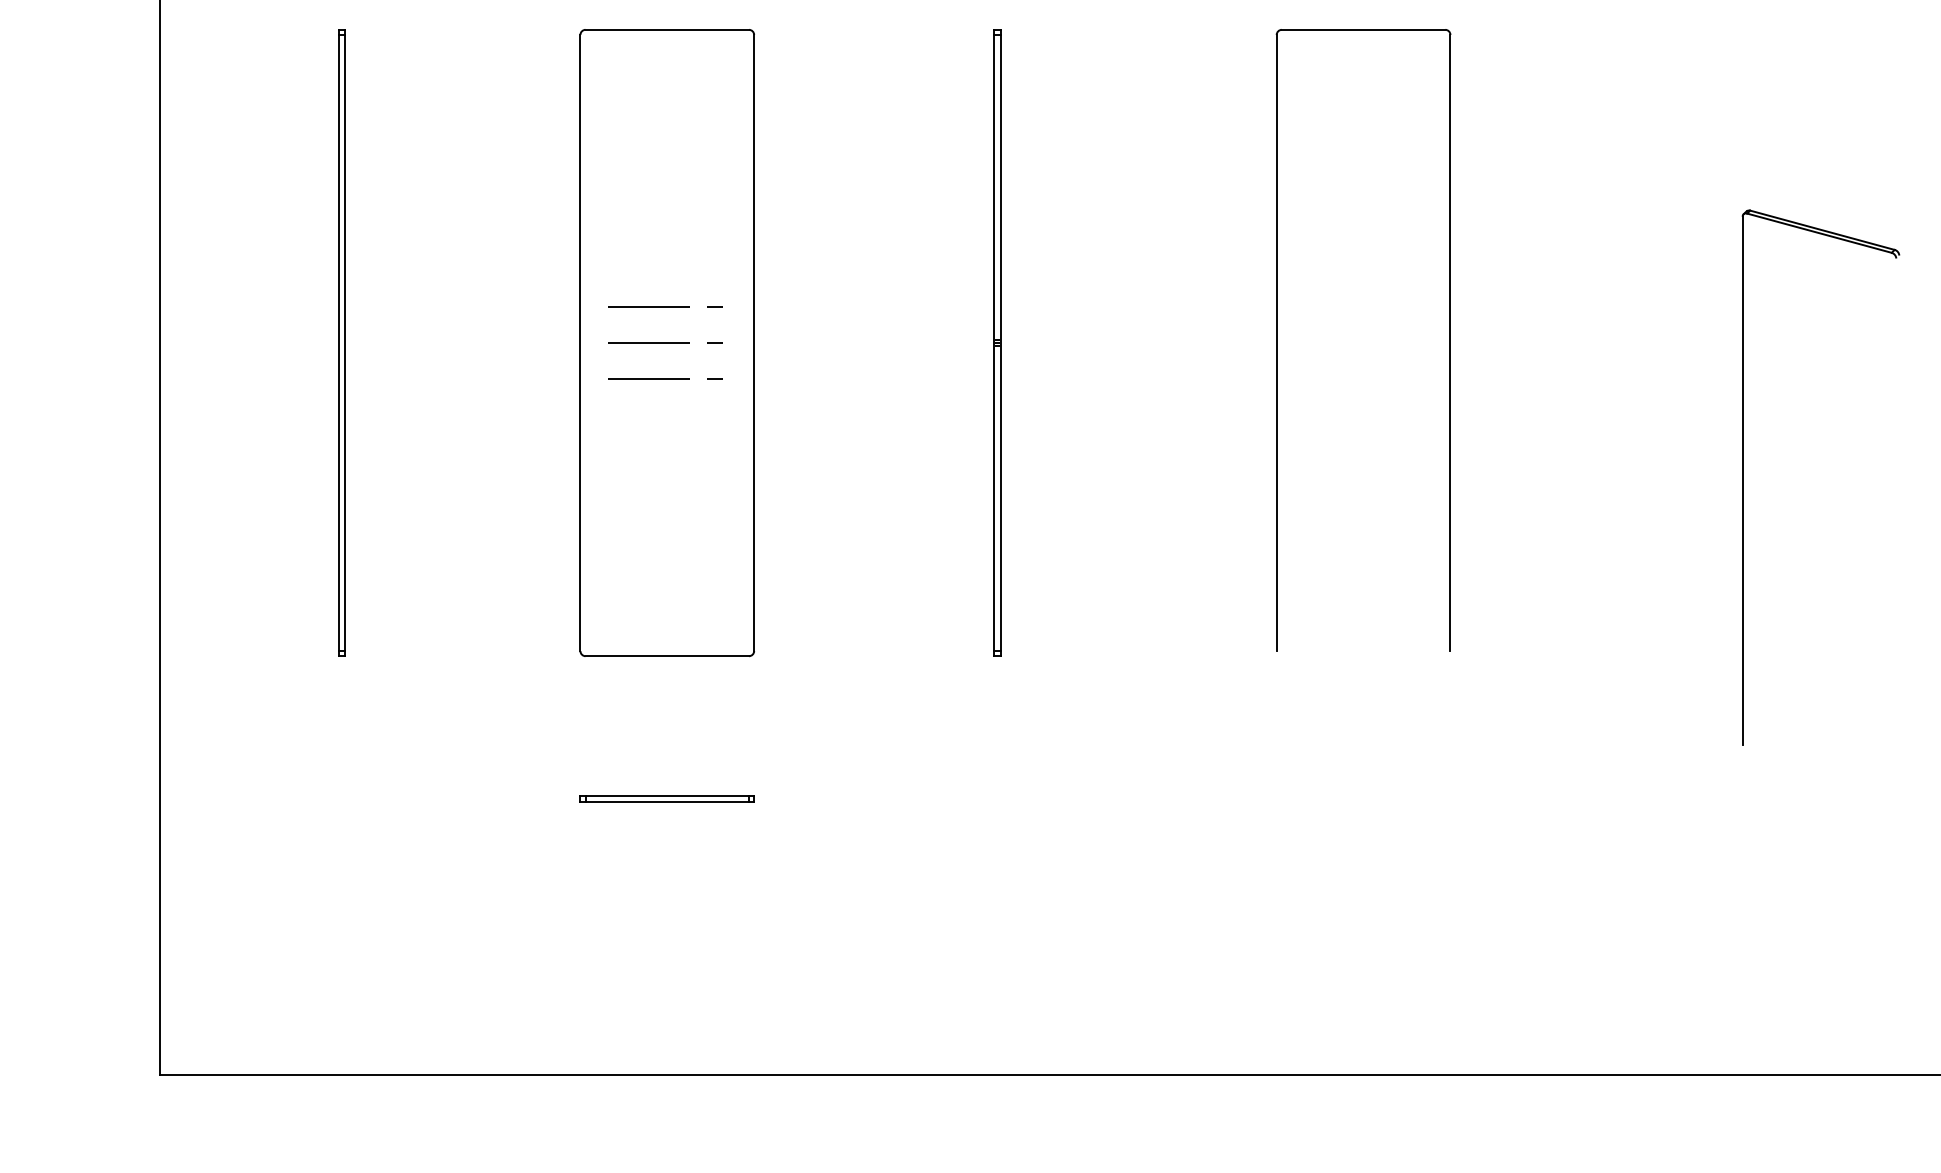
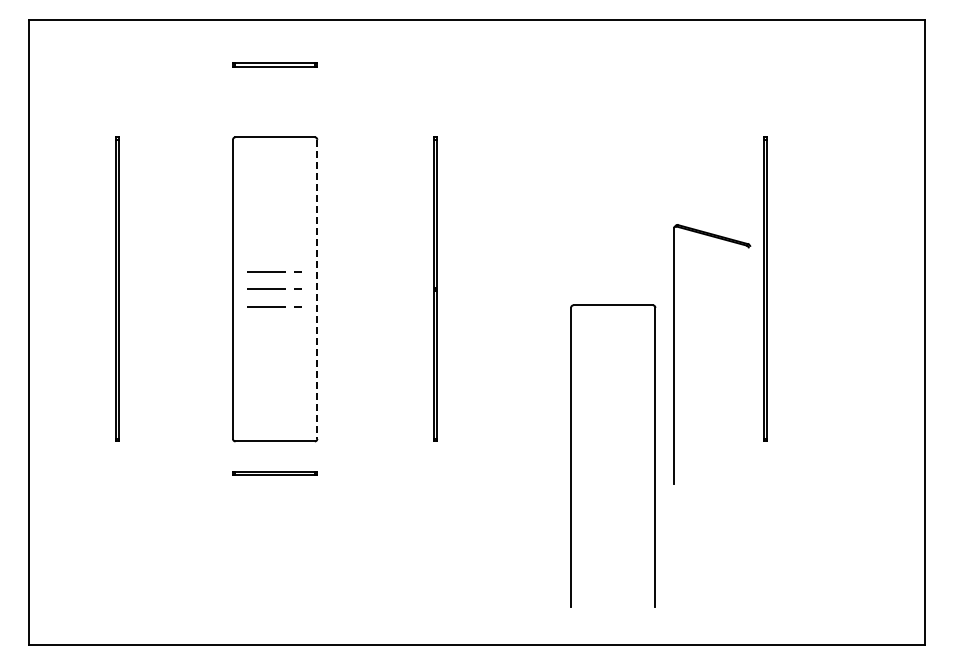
part: (1448, 339) -> (654, 455), moved
line: (1675, 341) -> (764, 288), added
line: (754, 343) -> (317, 289), solid -> dashed
part: (1743, 477) -> (674, 354), moved
line: (665, 796) -> (274, 472), moved

